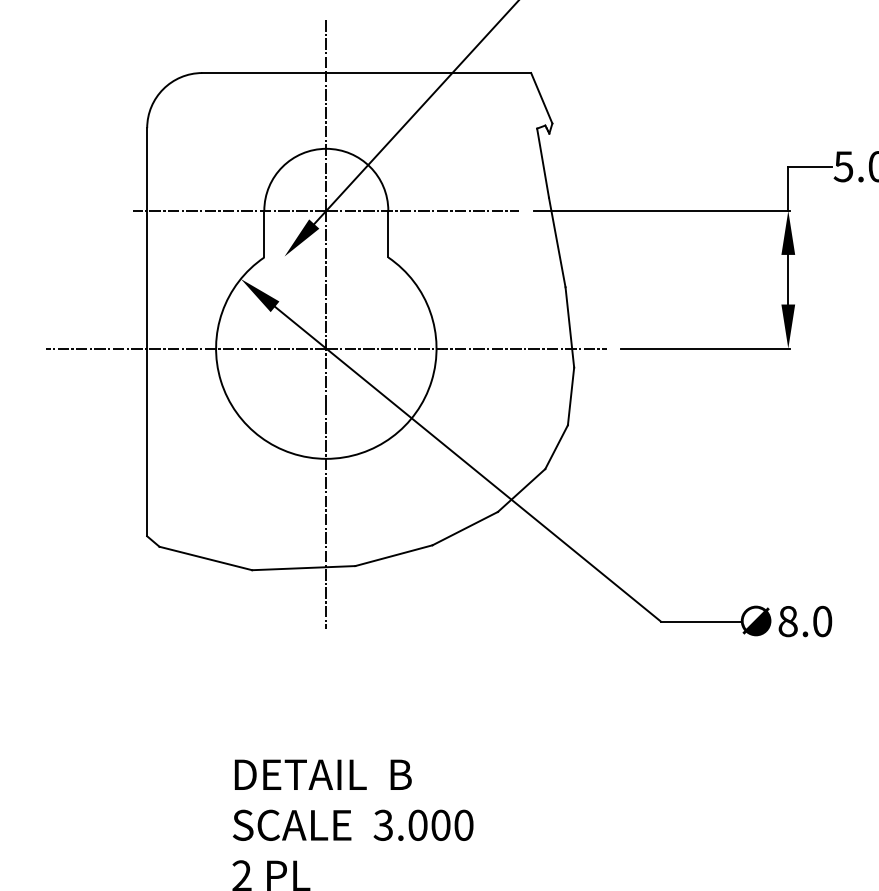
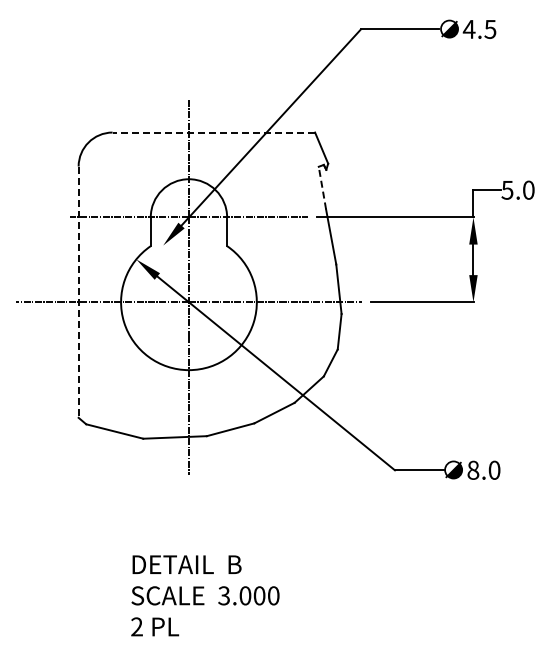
line: (366, 72) -> (213, 132), solid -> dashed
line: (543, 163) -> (322, 188), solid -> dashed
line: (146, 332) -> (78, 292), solid -> dashed

